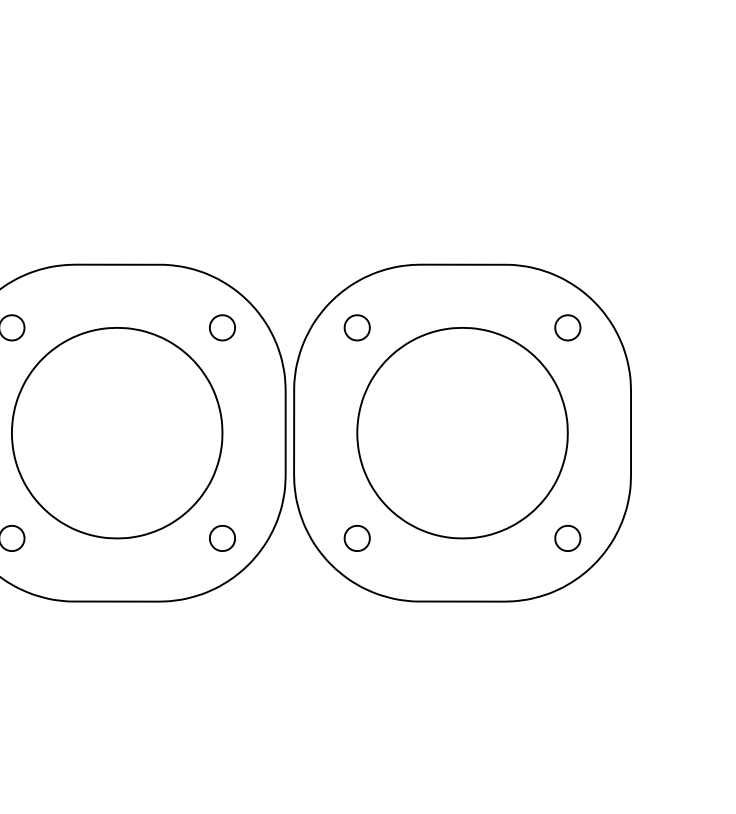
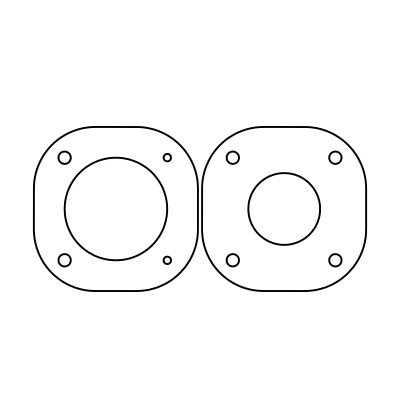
part: (223, 327) -> (167, 157), size x0.6
part: (463, 432) -> (284, 208), size x0.7
part: (223, 538) -> (167, 260), size x0.6

